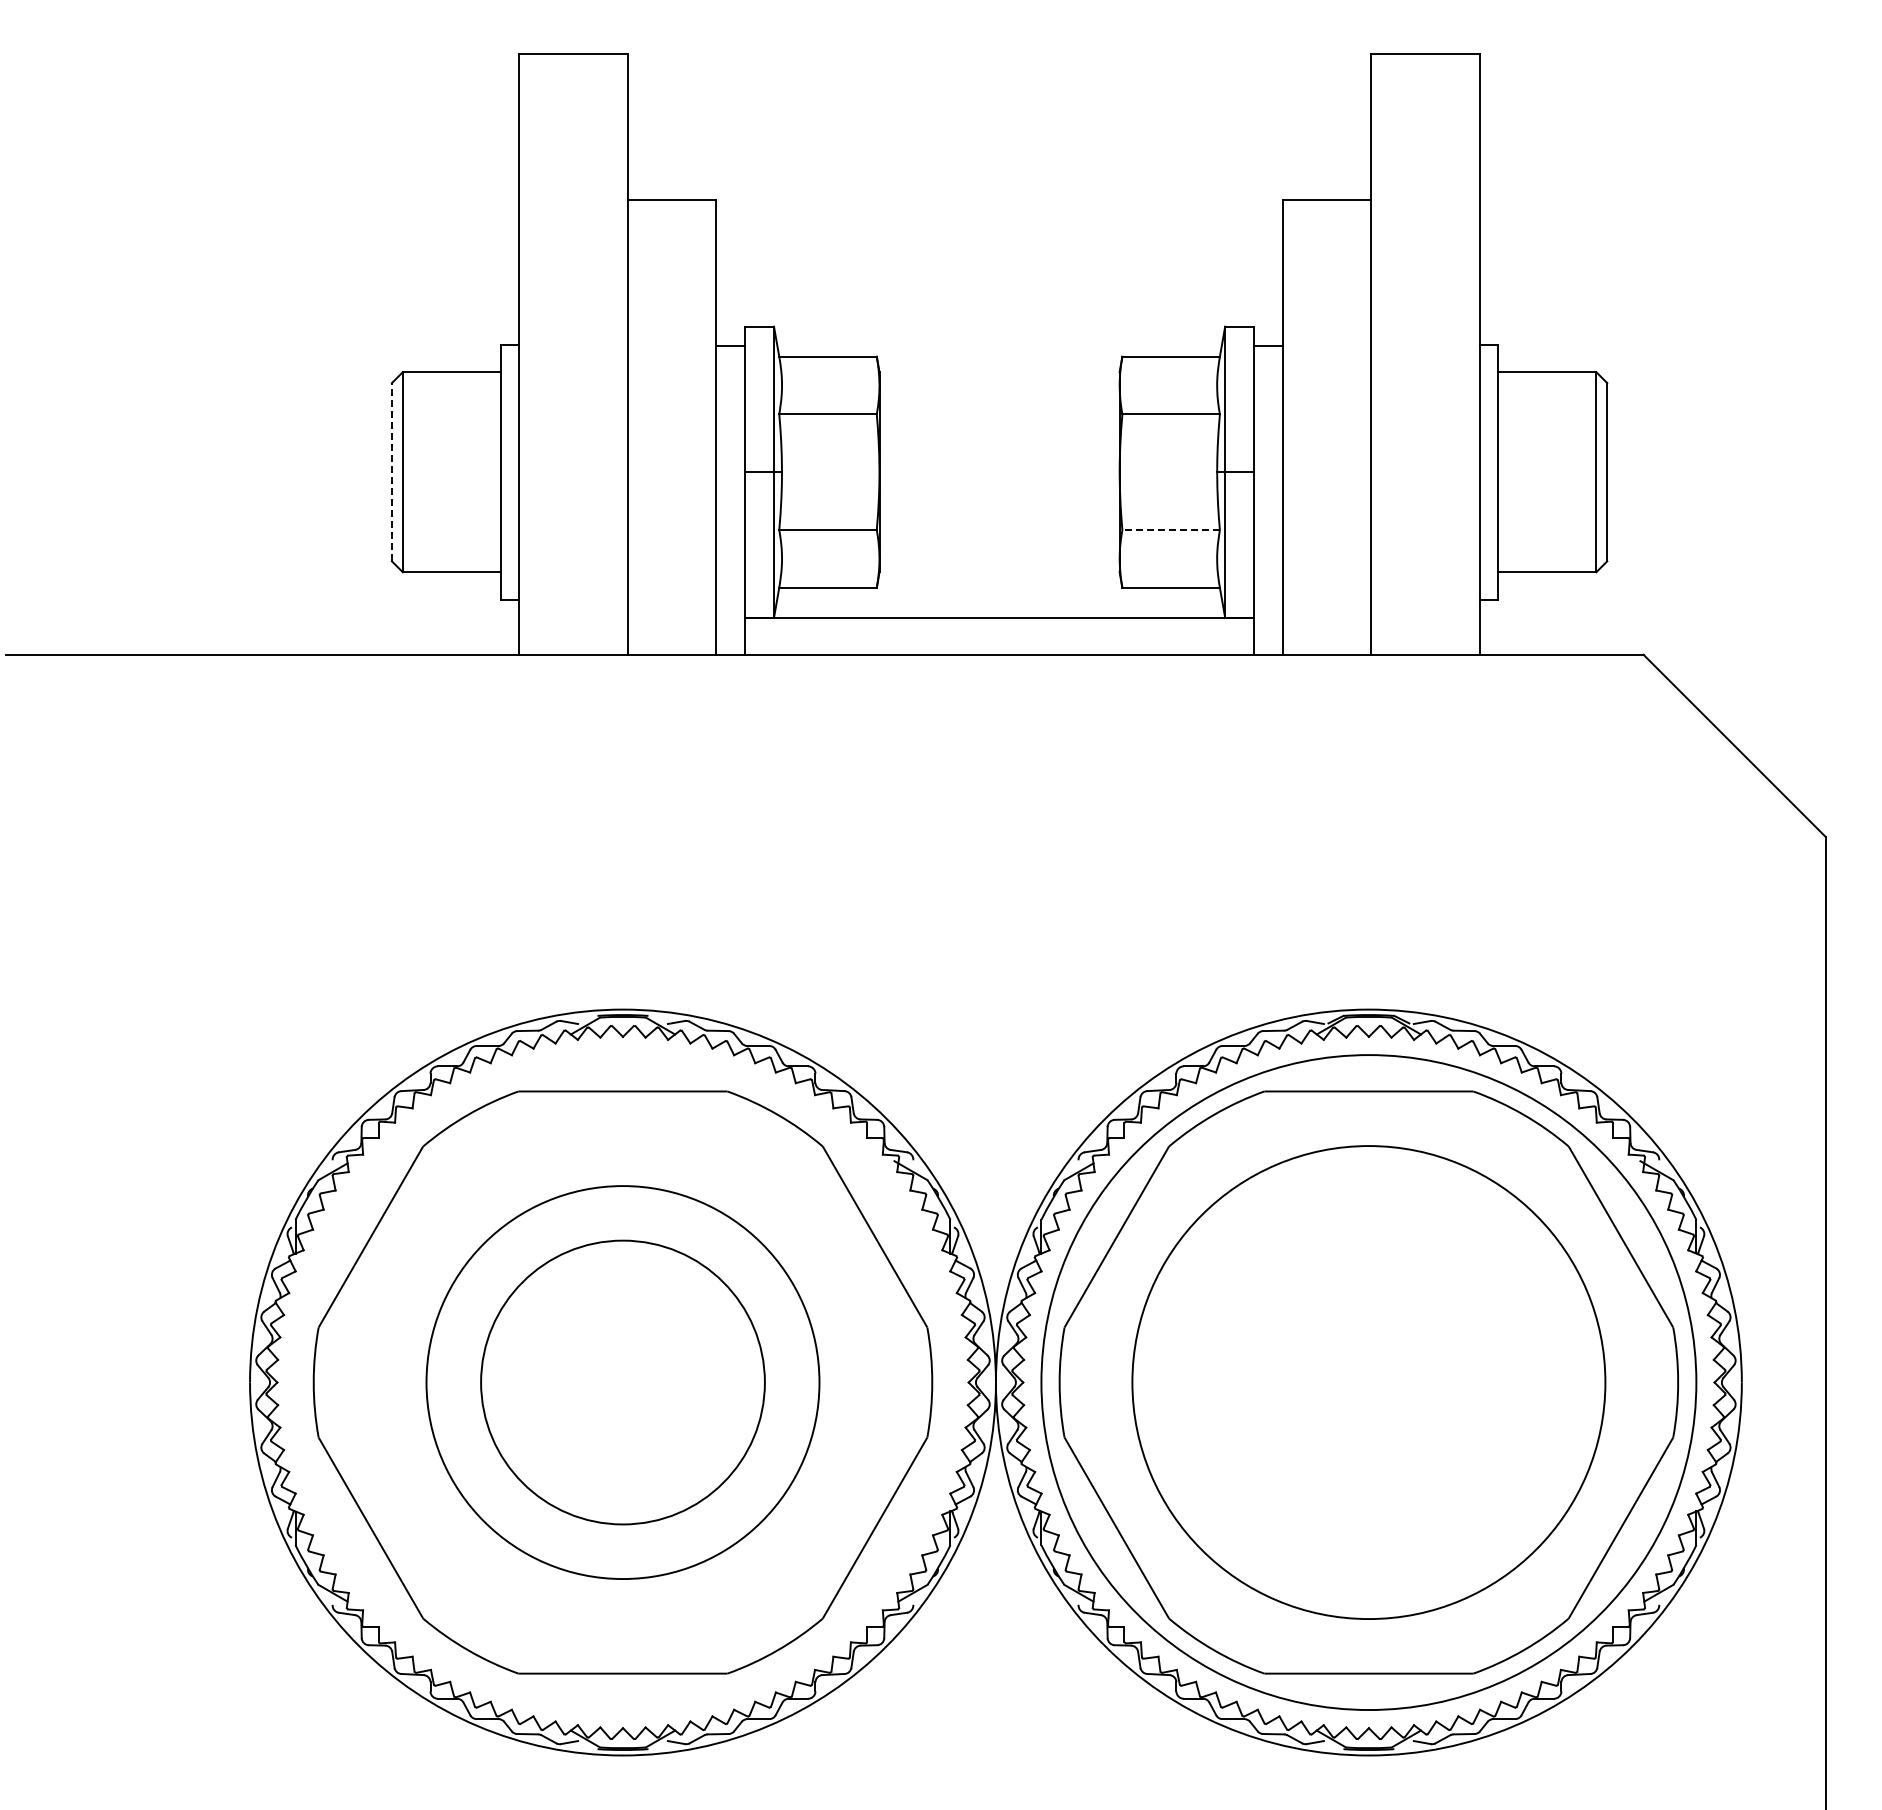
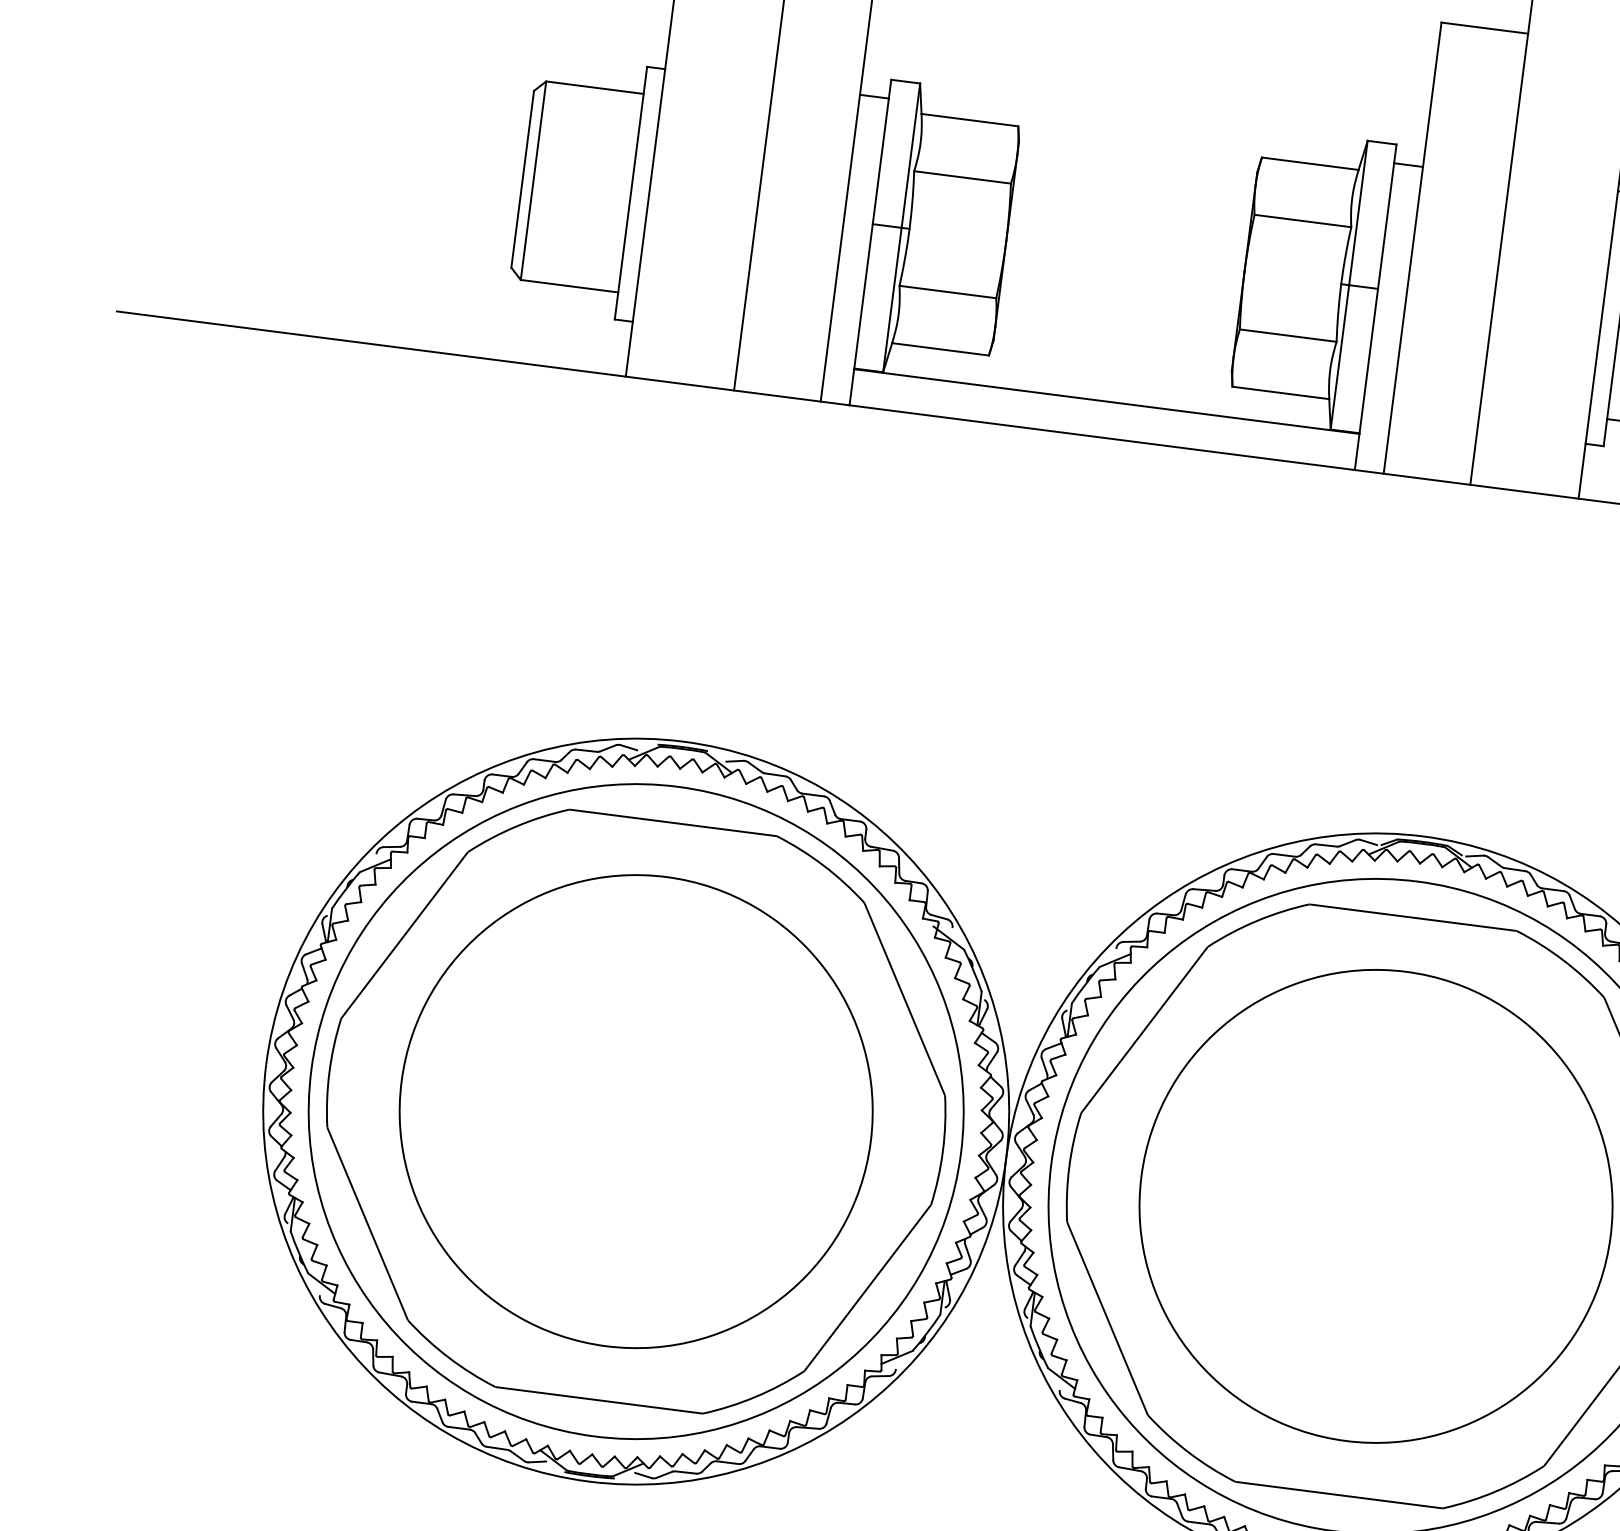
line: (391, 471) -> (522, 178), dashed -> solid
line: (1171, 530) -> (1288, 336), dashed -> solid
circle: (622, 1382) -> (635, 1111), size x1.67
circle: (622, 1382) -> (635, 1111), size x1.67

